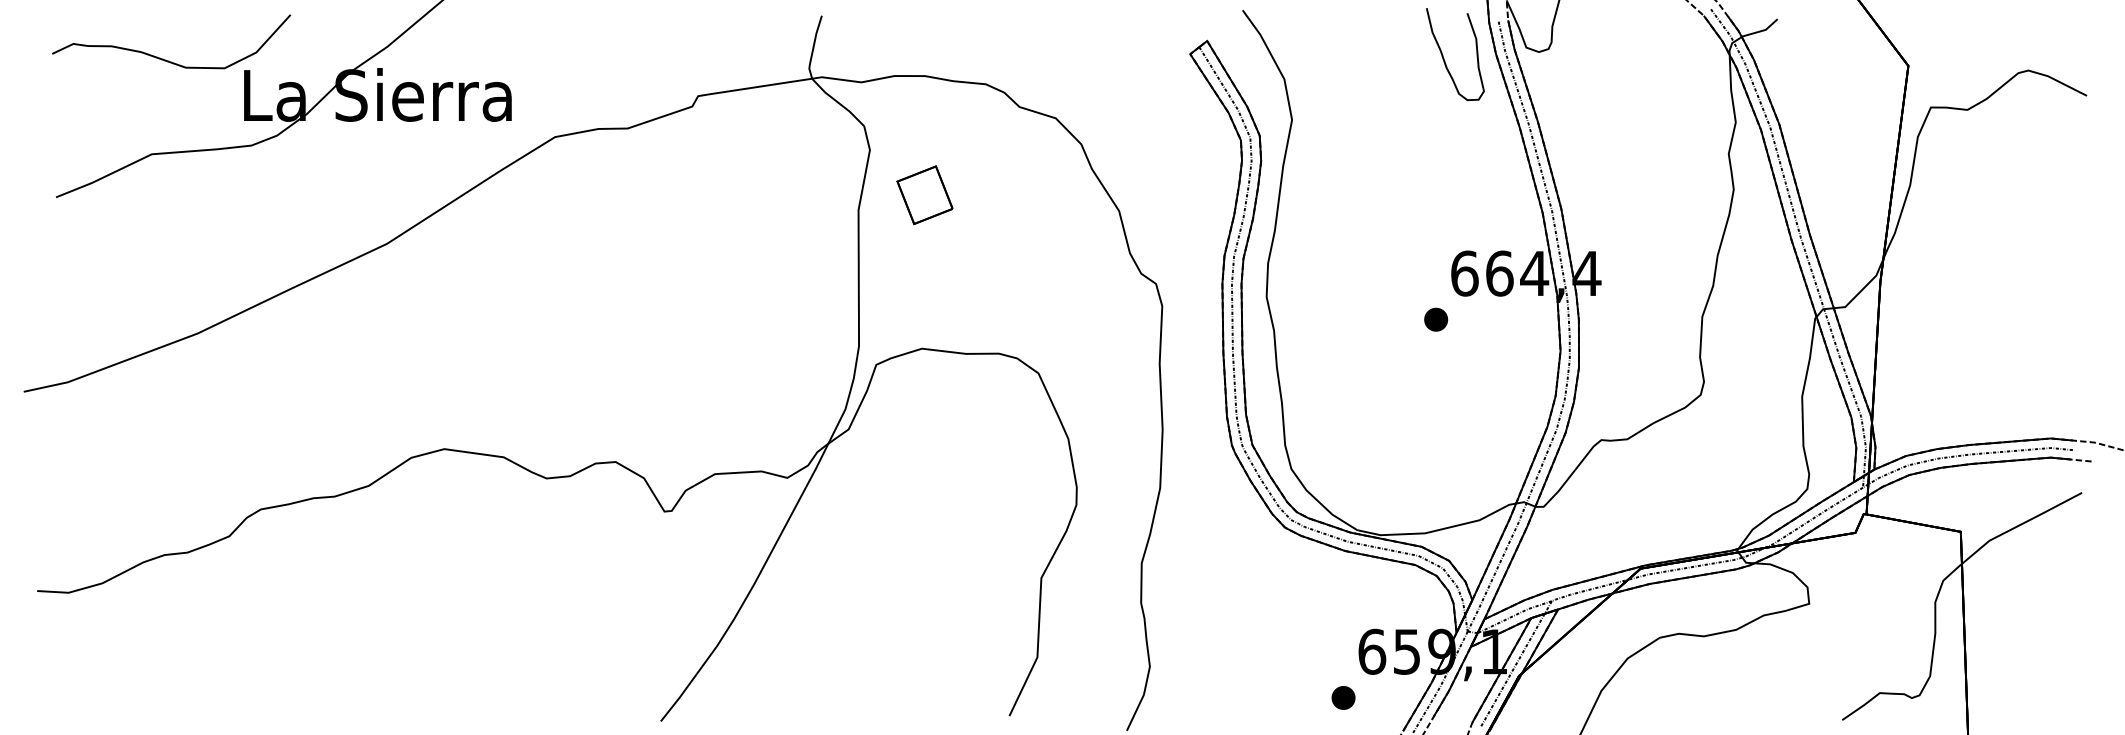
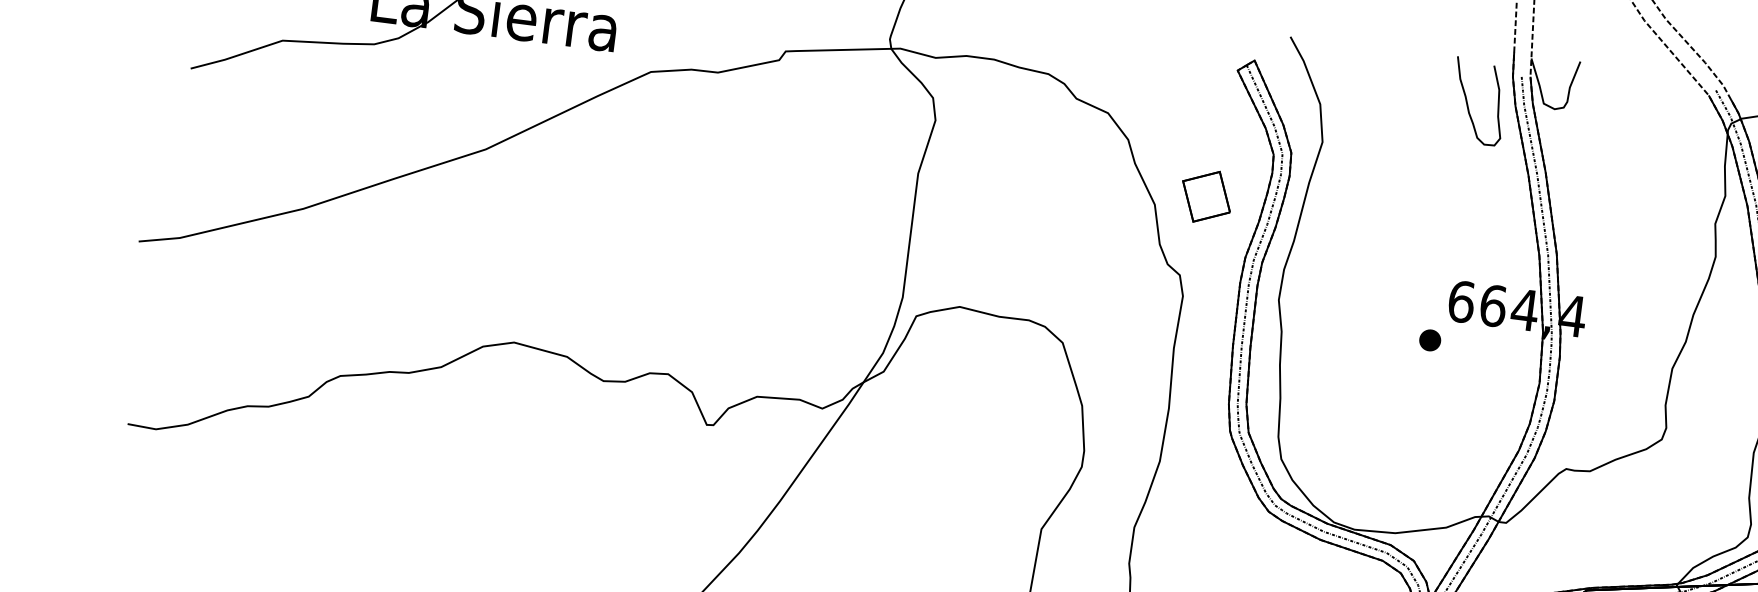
part: (924, 195) -> (1206, 196), moved

